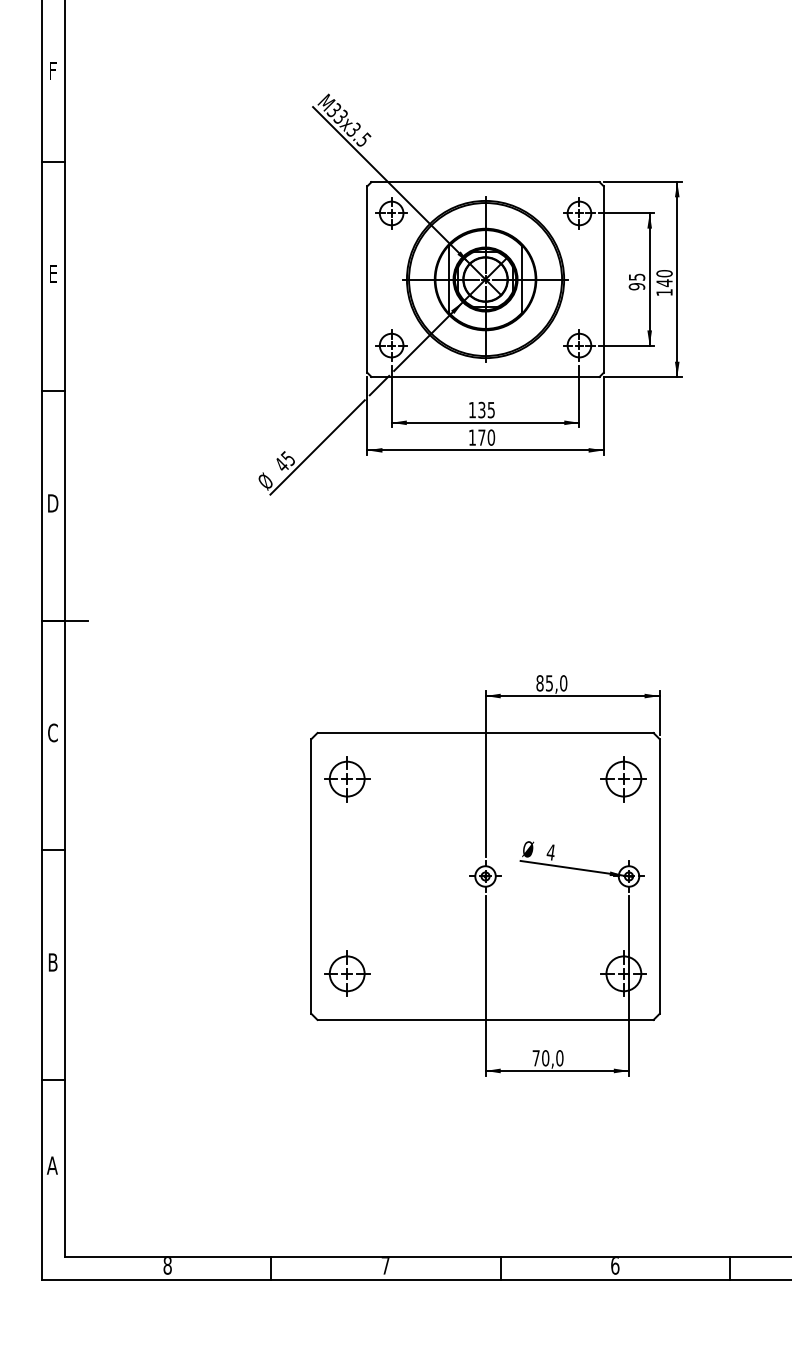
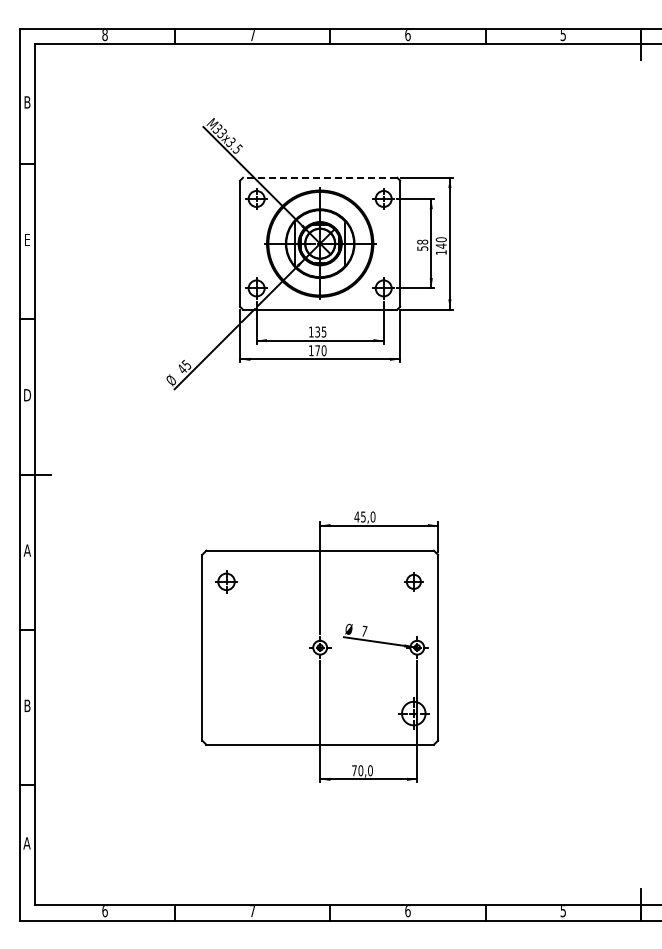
text: (53, 70) -> (27, 102), F -> B
line: (484, 181) -> (319, 177), solid -> dashed
text: (636, 280) -> (422, 244), 95 -> 58
text: (539, 682) -> (356, 516), 85,0 -> 45,0
text: (51, 732) -> (26, 550), C -> A
part: (347, 778) -> (226, 581), size x0.7
part: (623, 778) -> (413, 581), size x0.6
text: (551, 851) -> (364, 630), 4 -> 7
part: (347, 973) -> (226, 713), removed
text: (166, 1266) -> (104, 911), 8 -> 6

